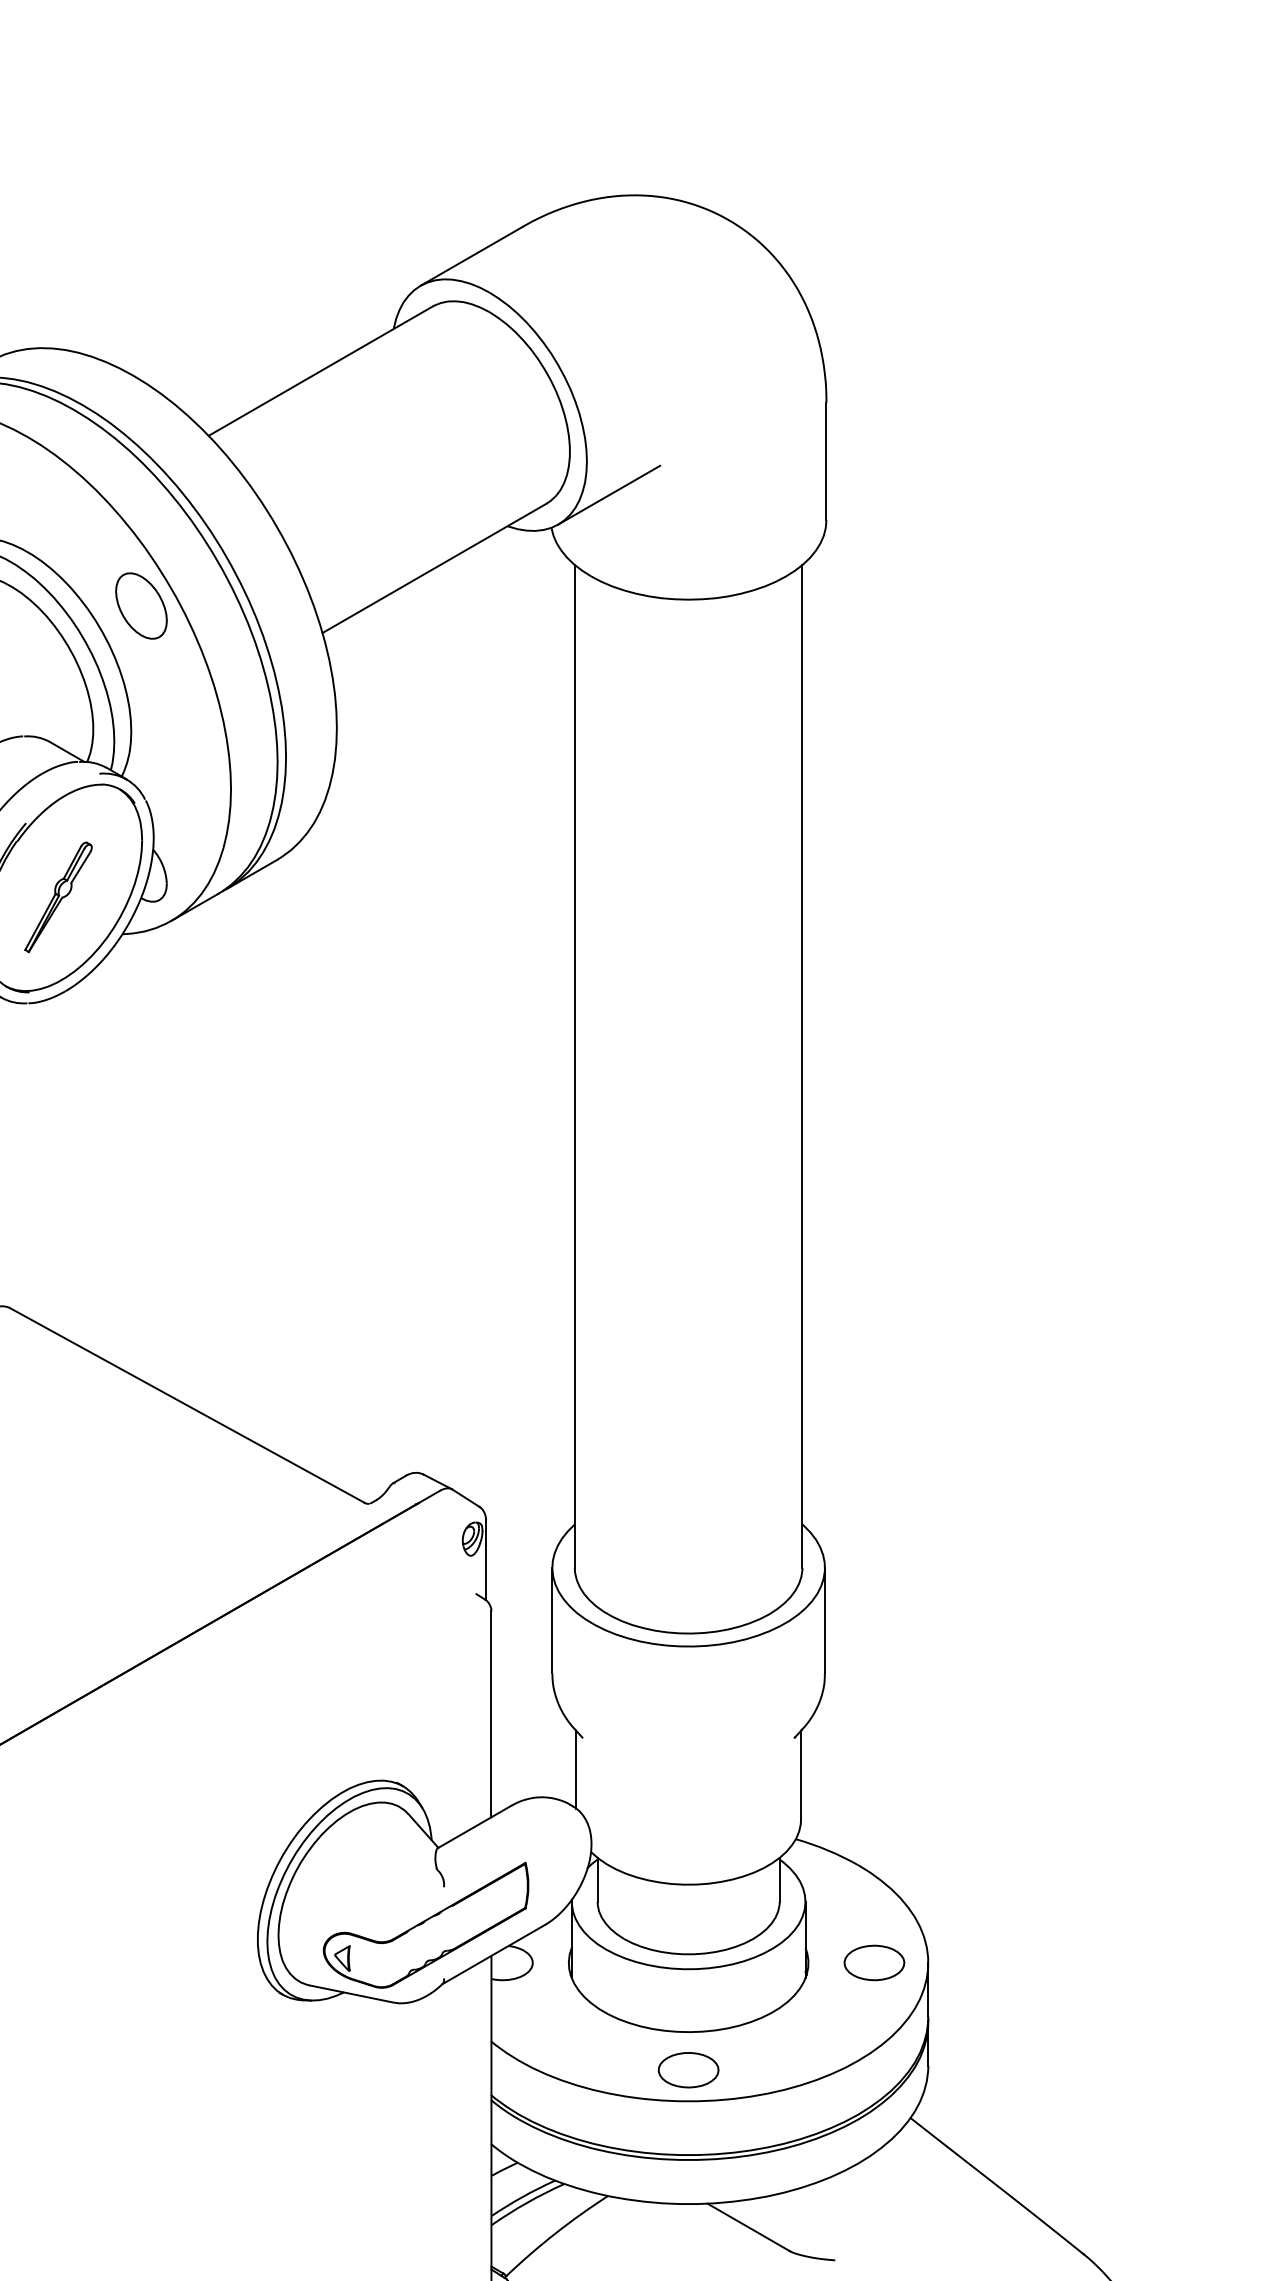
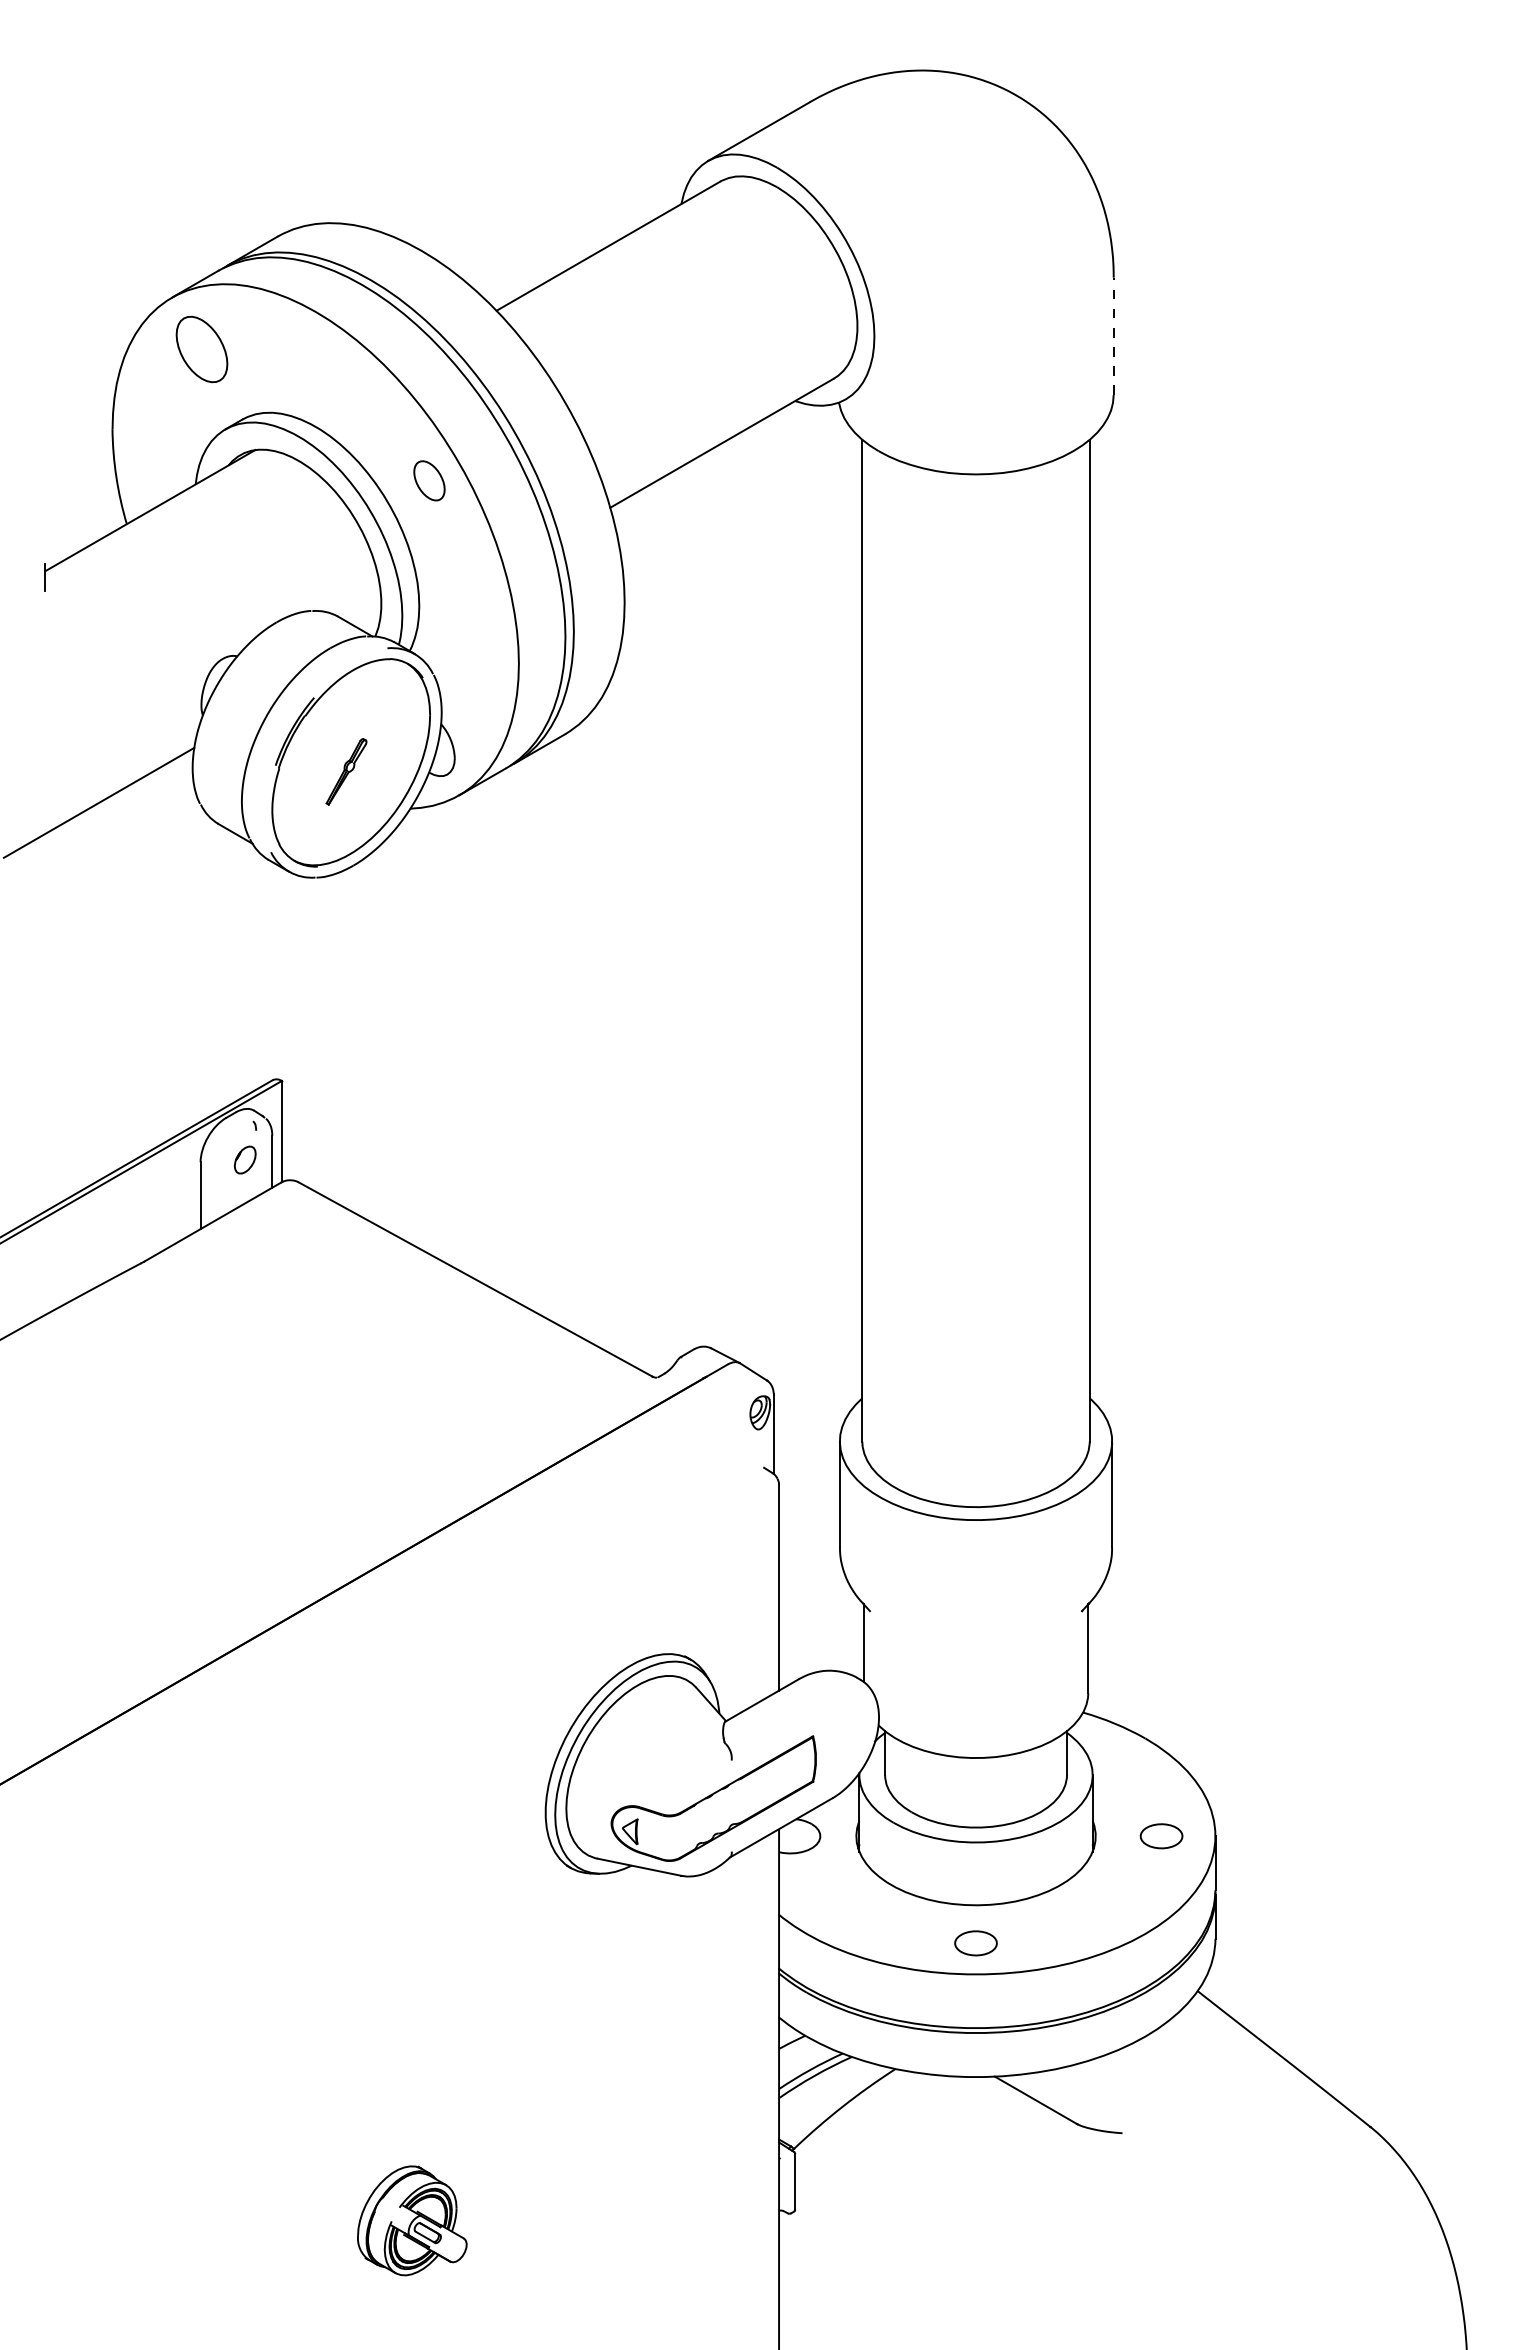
line: (826, 461) -> (1113, 336), solid -> dashed
line: (609, 494) -> (896, 369), removed
part: (141, 605) -> (429, 480), size x0.6
part: (58, 897) -> (346, 771), size x0.6
part: (874, 1963) -> (1161, 1836), size x0.7
part: (688, 2070) -> (975, 1943), size x0.7

